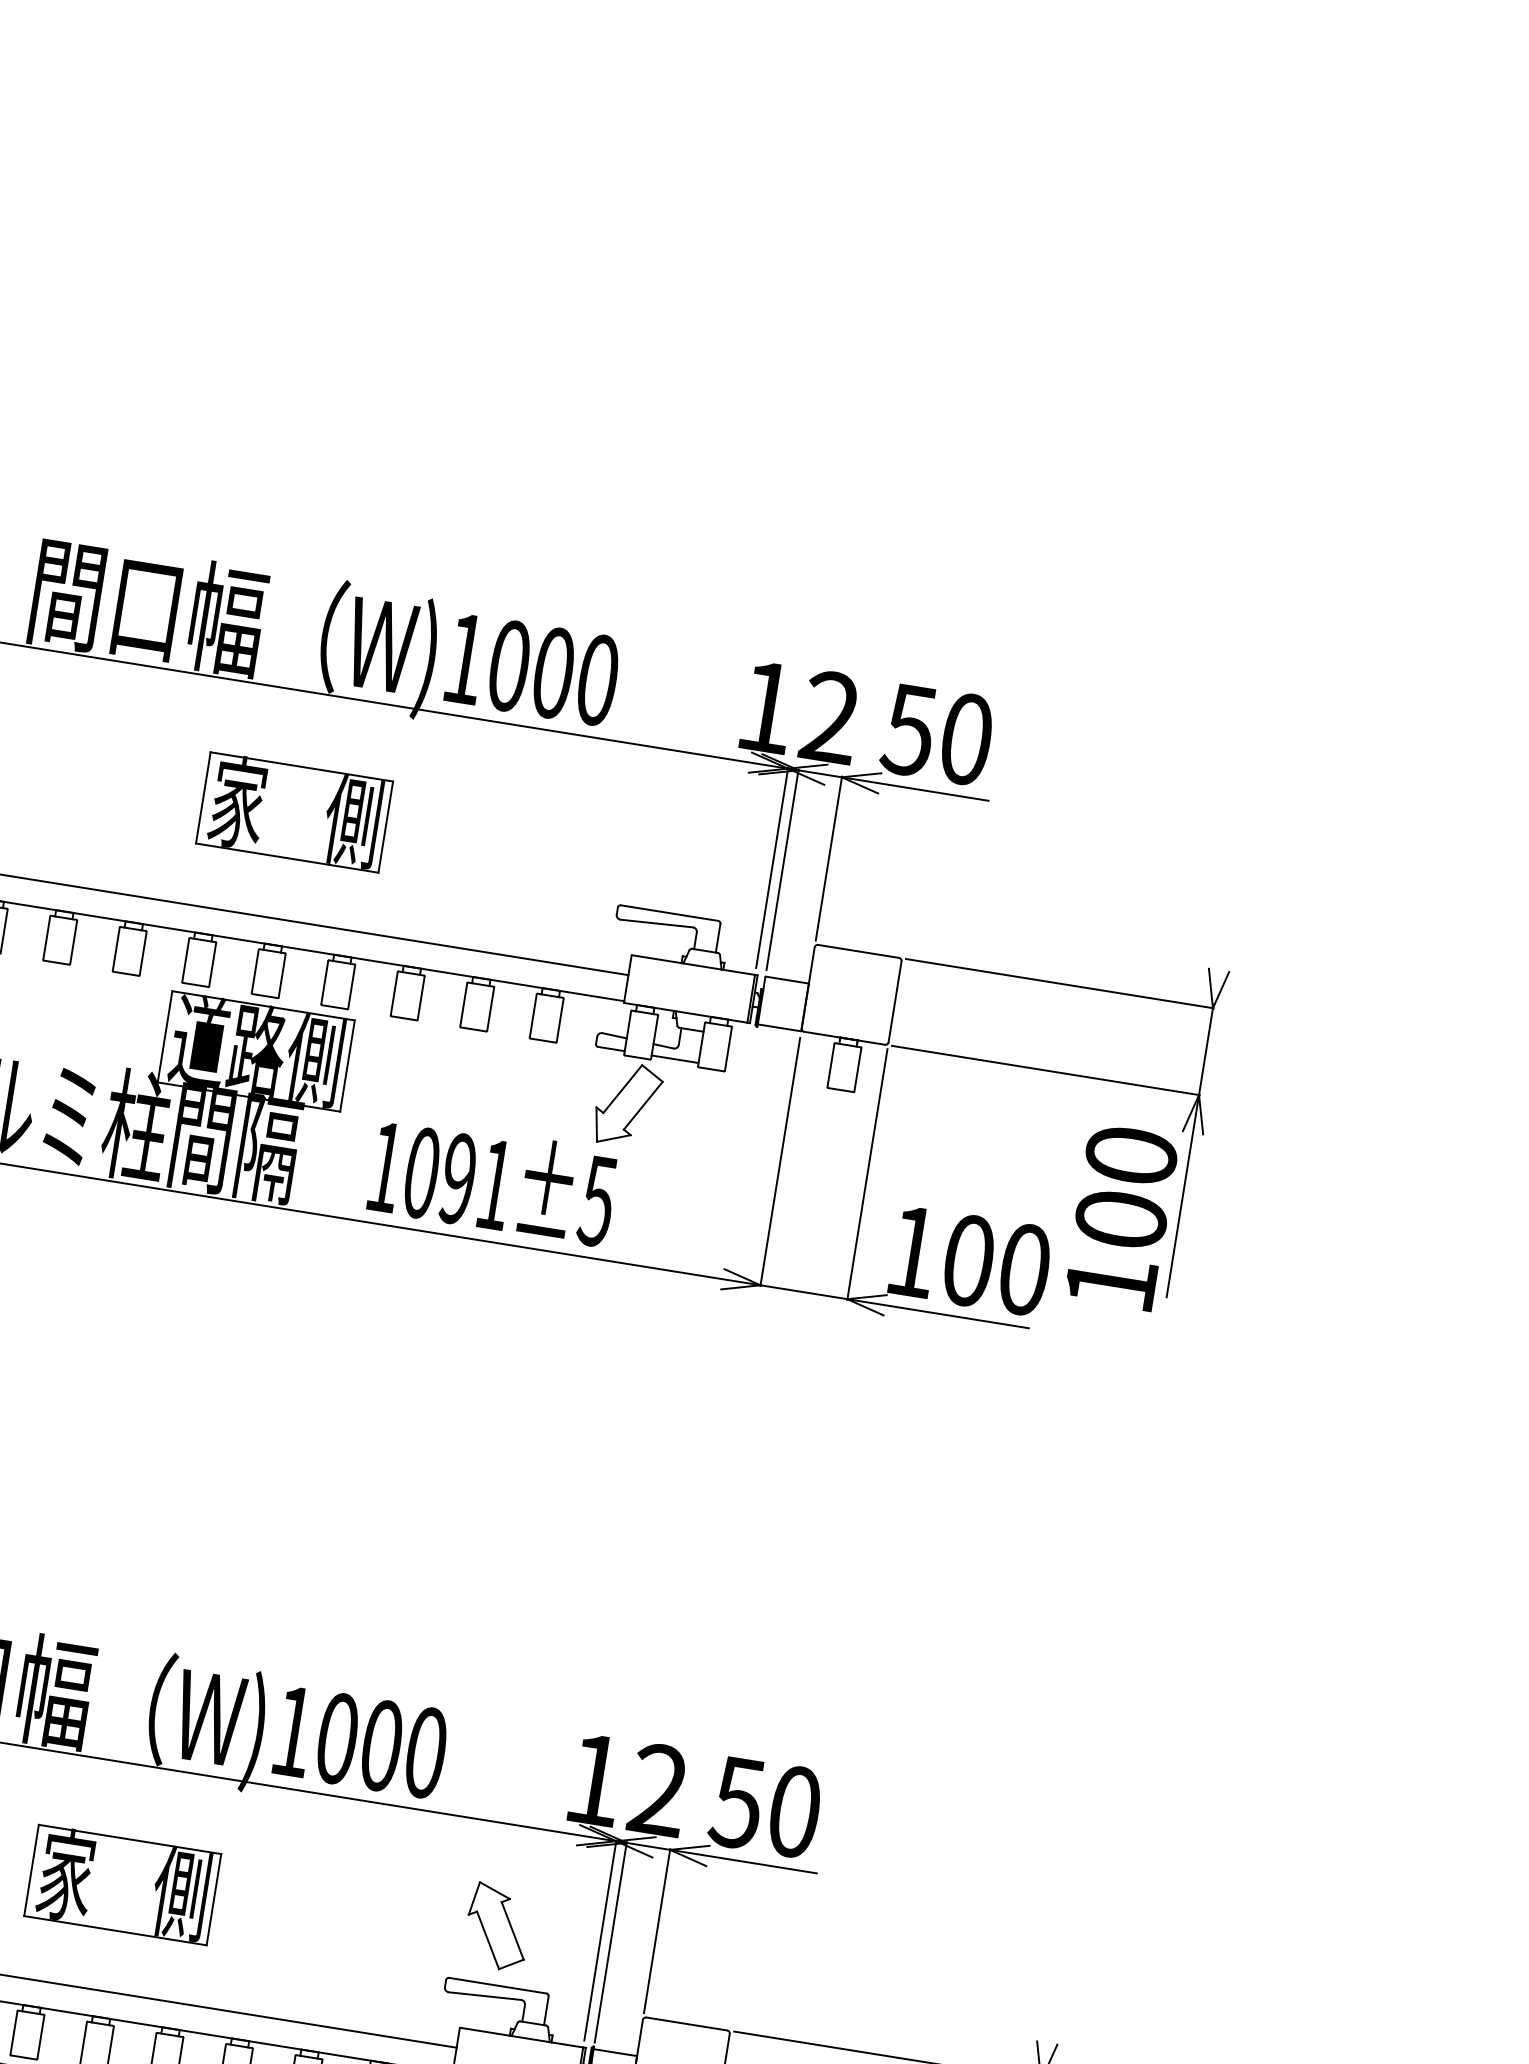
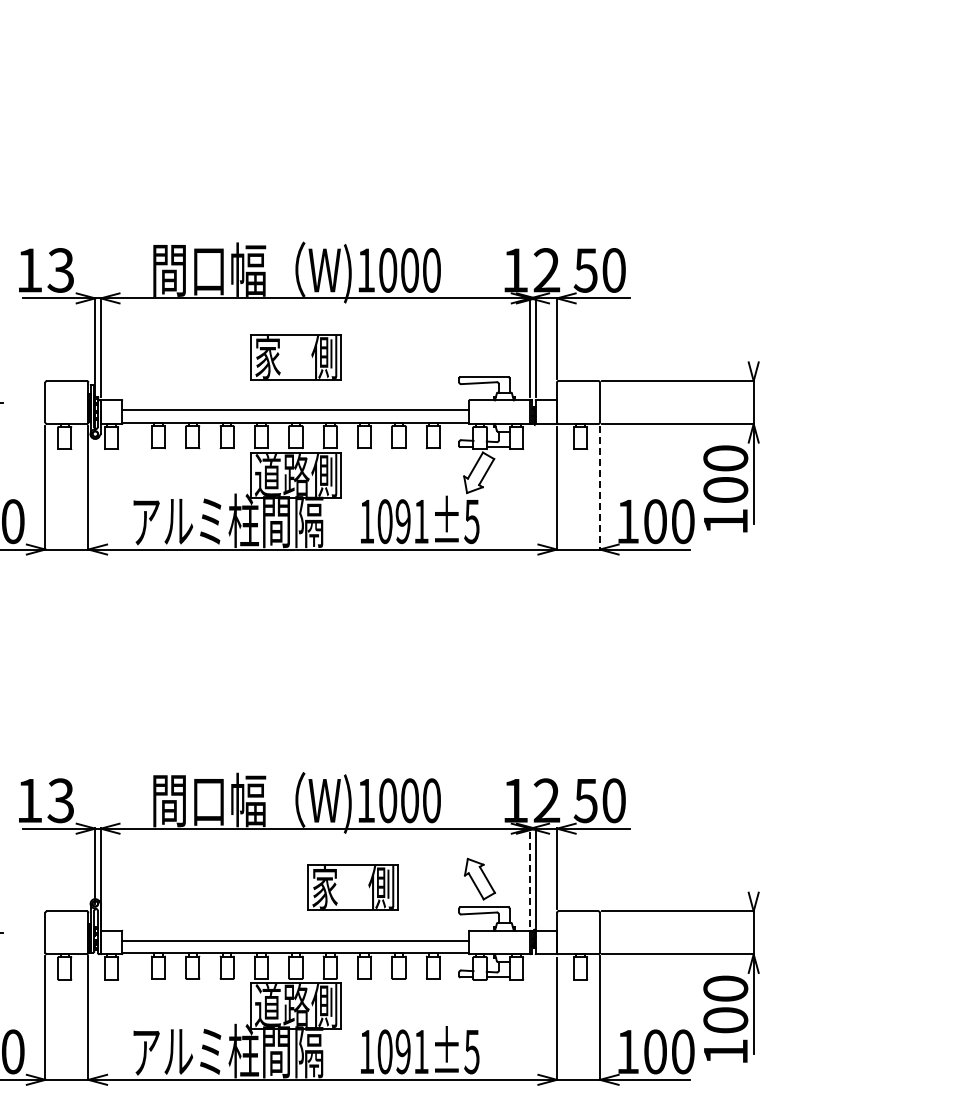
line: (866, 1173) -> (599, 487), solid -> dashed
part: (122, 1884) -> (352, 887), moved
line: (600, 1940) -> (530, 877), solid -> dashed

